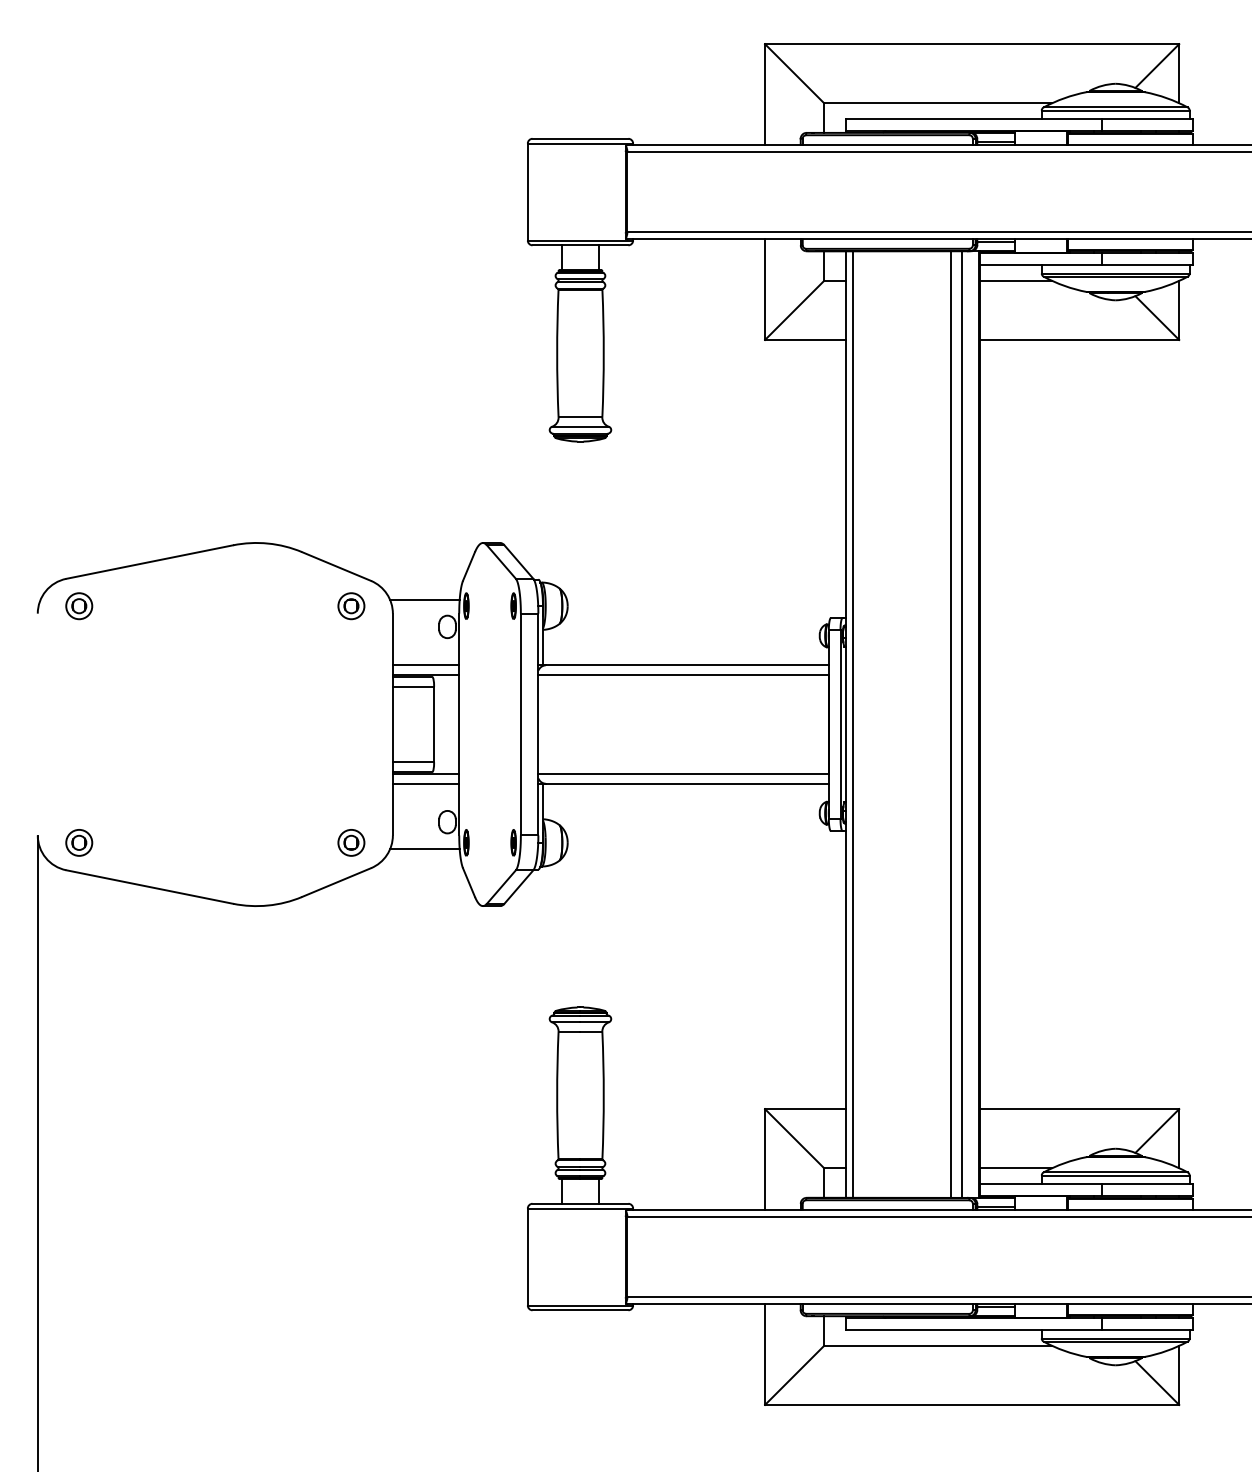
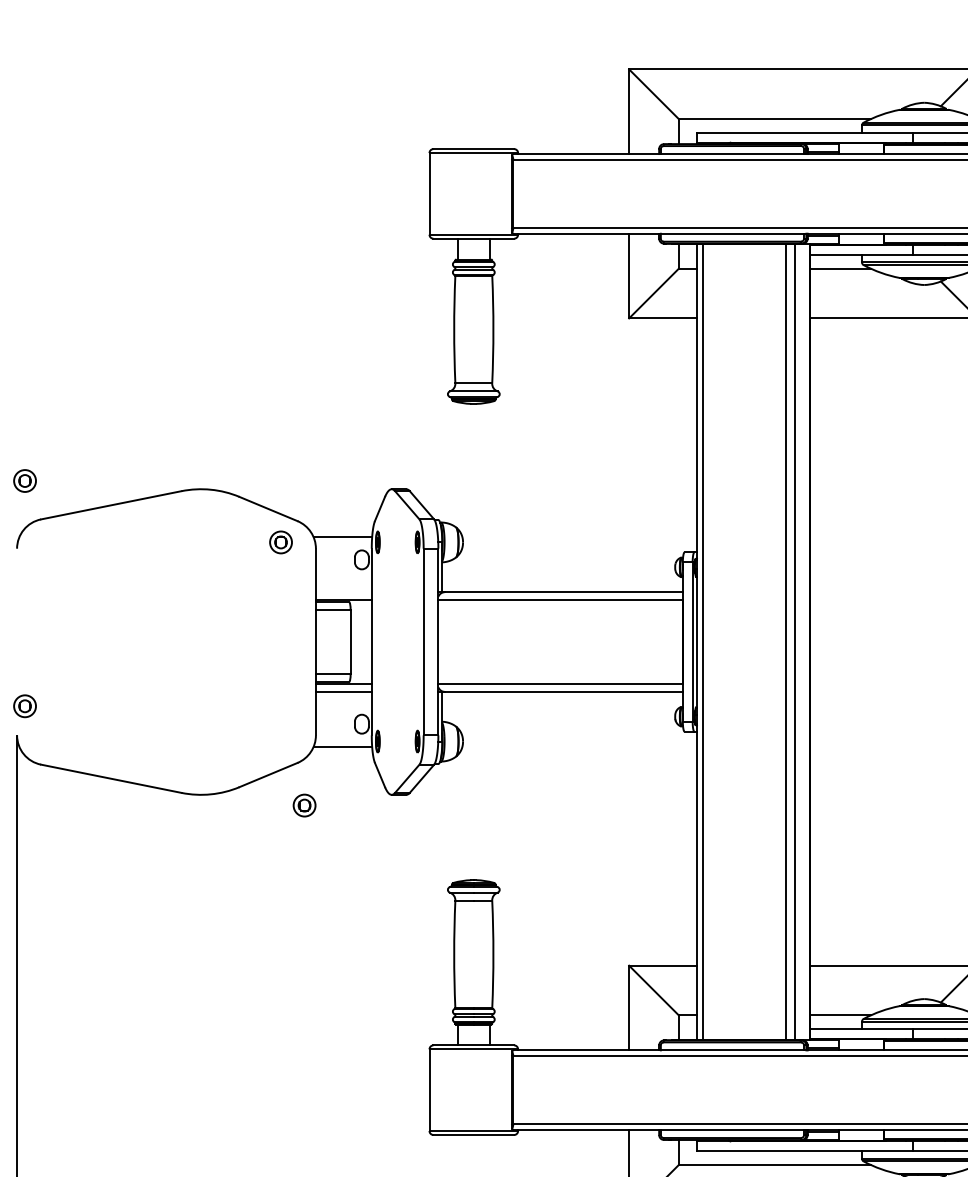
part: (79, 606) -> (25, 481), moved
line: (425, 665) -> (343, 592), removed
part: (79, 842) -> (25, 705), moved
part: (351, 842) -> (304, 805), moved

